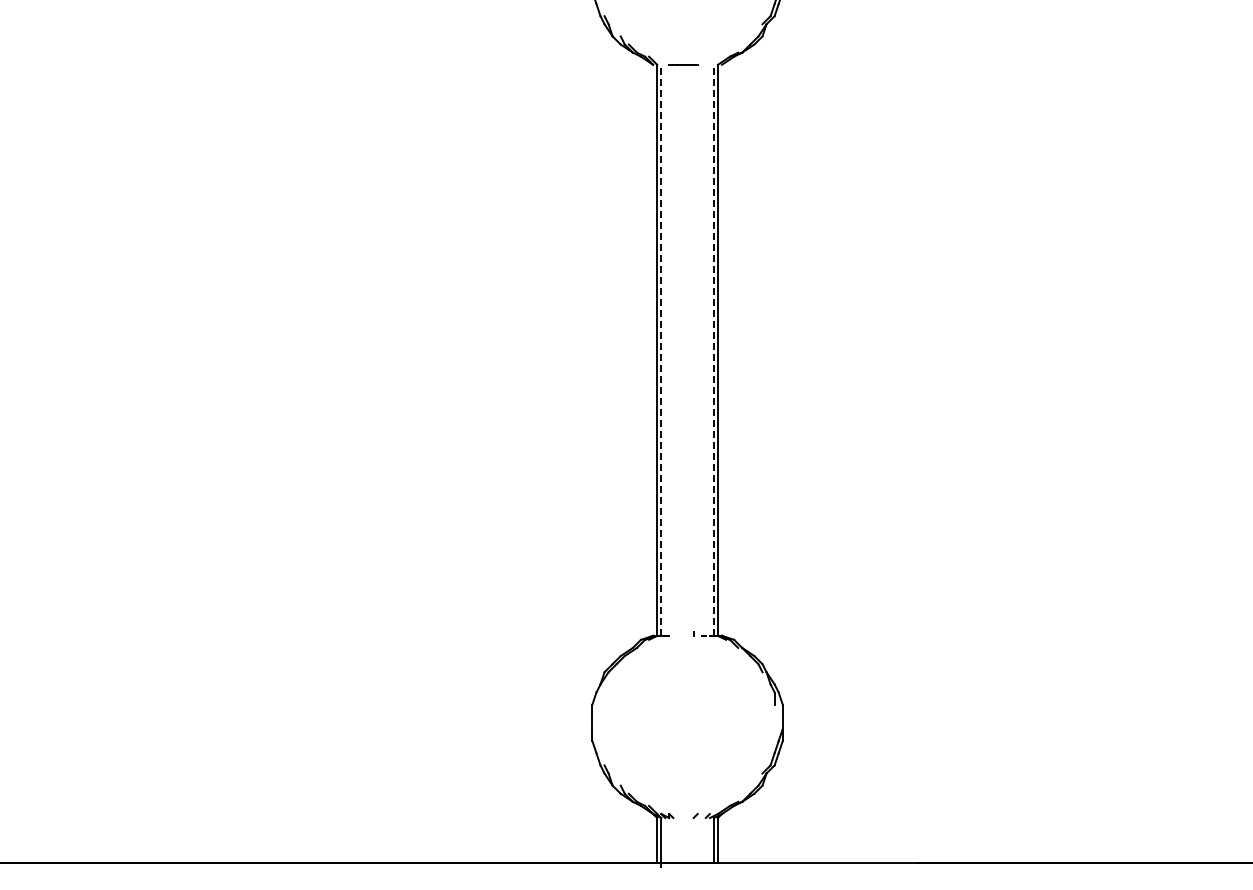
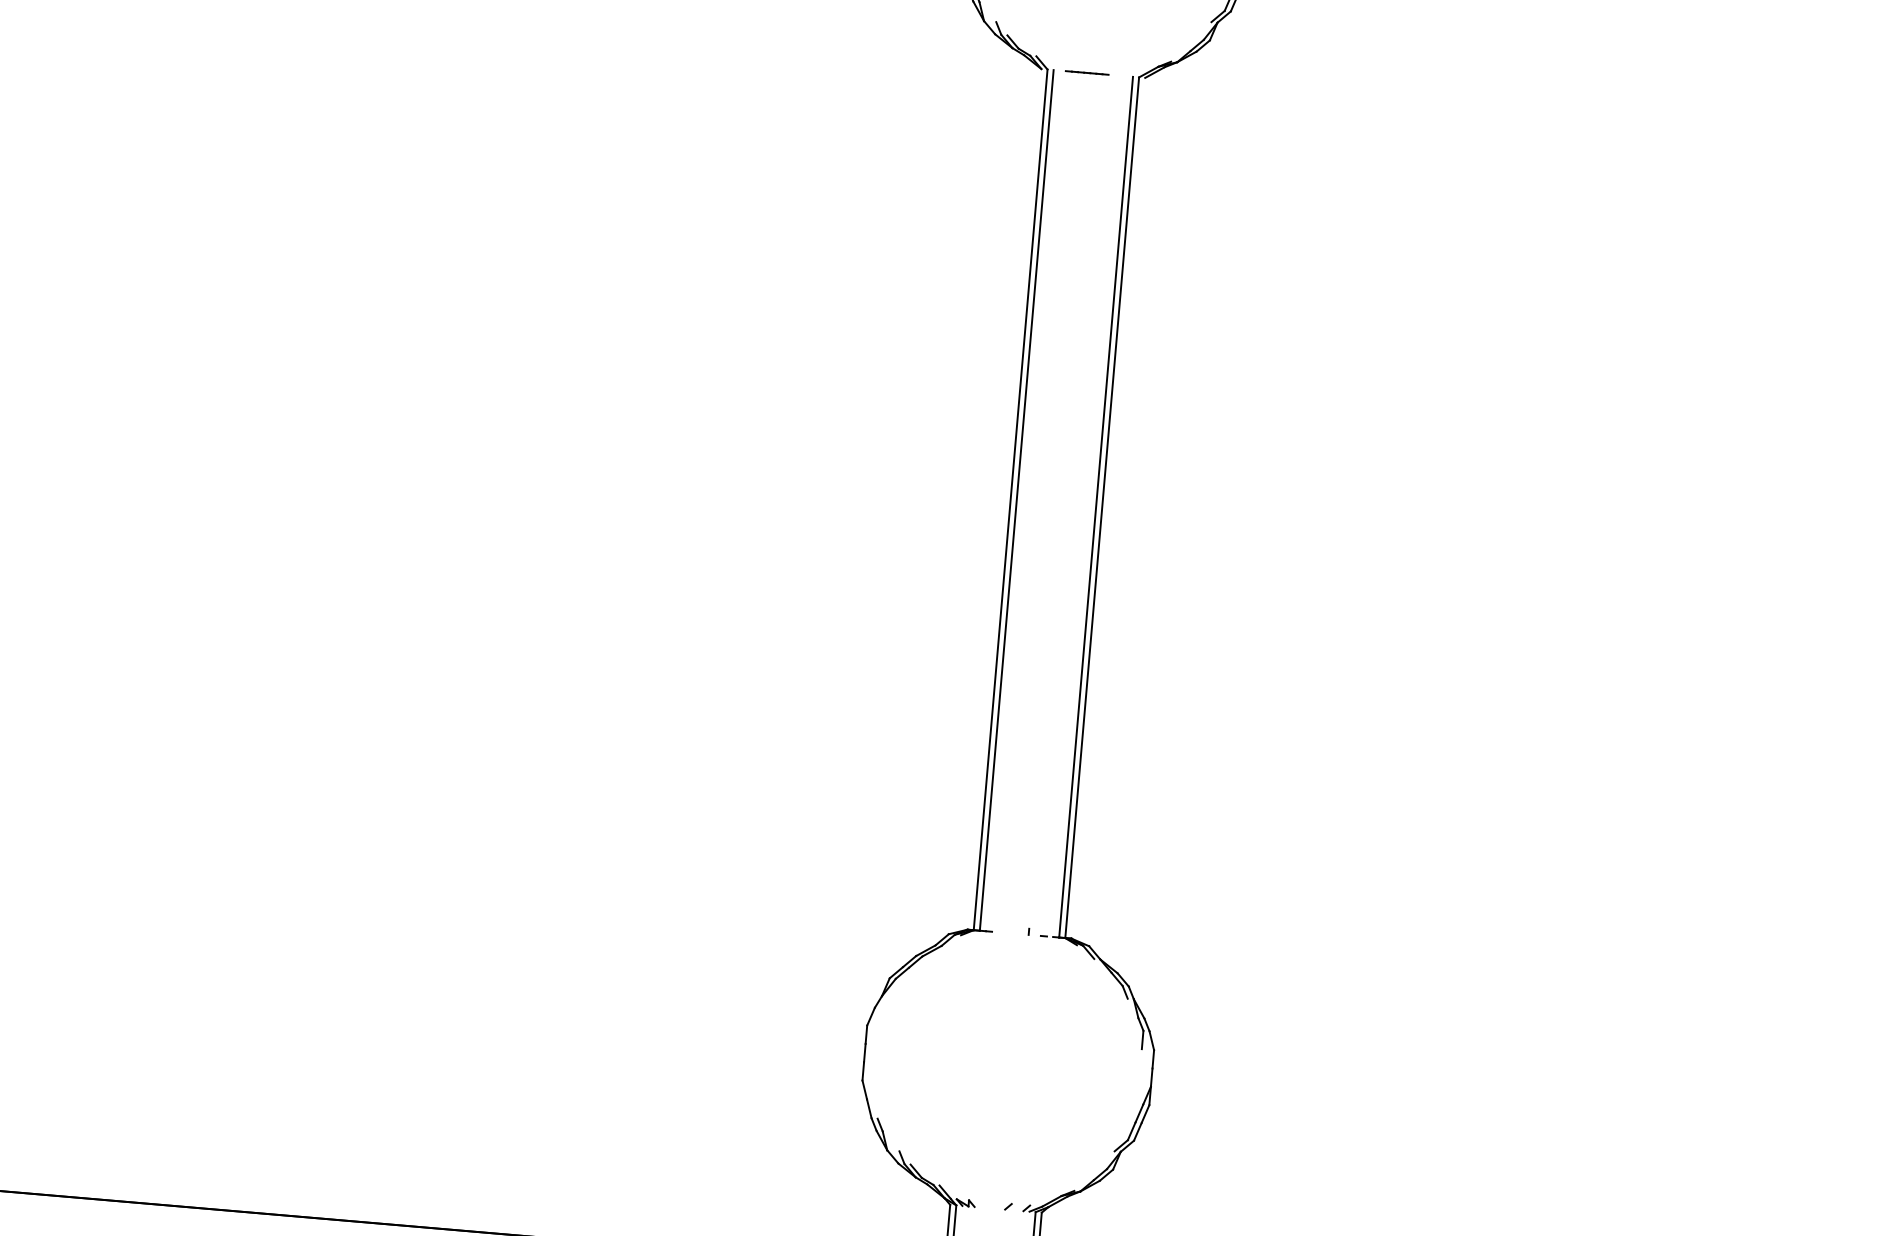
line: (661, 350) -> (1017, 500), dashed -> solid
line: (713, 350) -> (1095, 507), dashed -> solid

